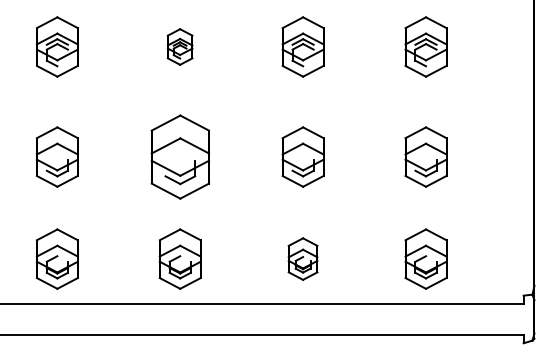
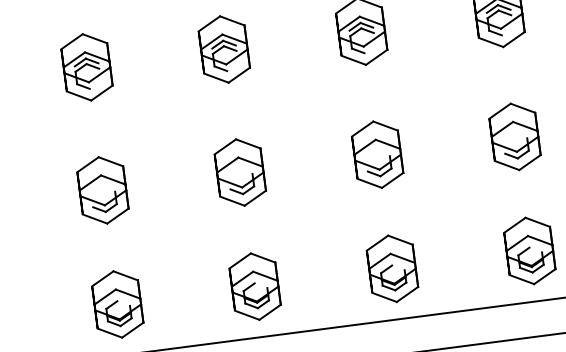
part: (179, 46) -> (223, 49), size x1.67
part: (179, 156) -> (239, 172), size x0.71
part: (302, 258) -> (391, 268), size x1.43

